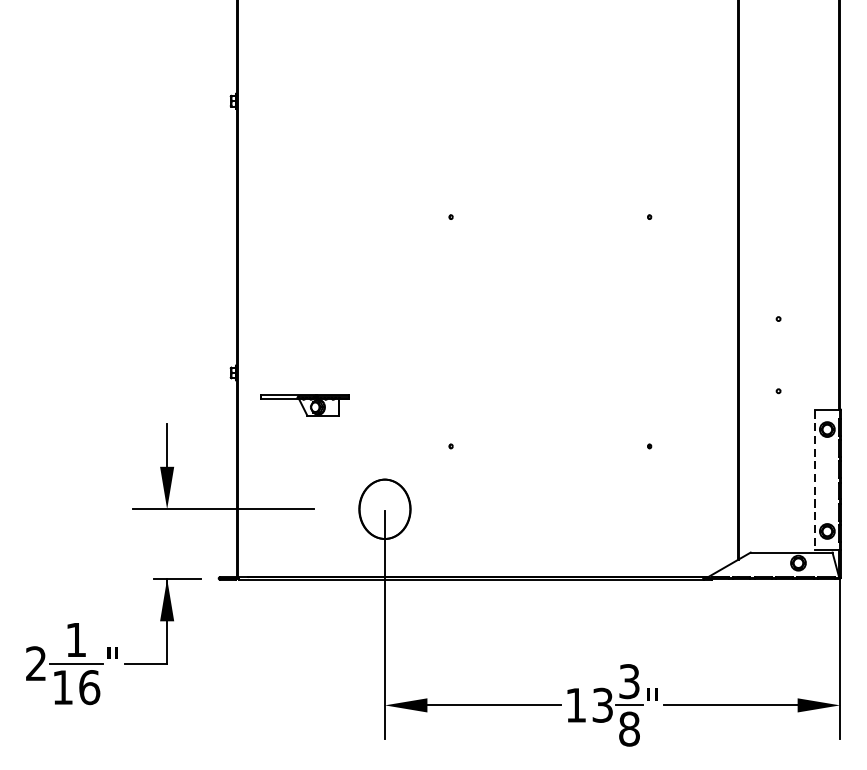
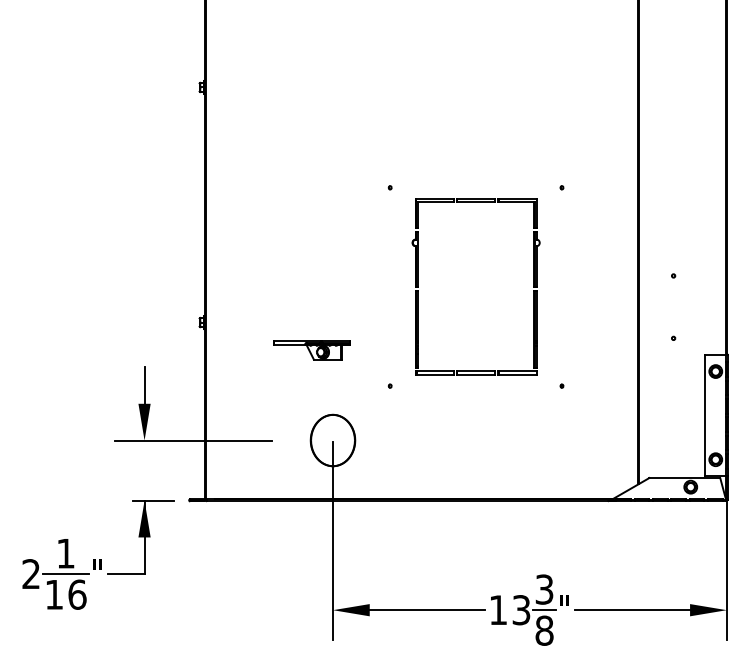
part: (483, 331) -> (418, 286), added
part: (304, 405) -> (311, 350), moved
line: (814, 481) -> (704, 416), dashed -> solid

